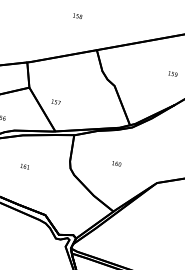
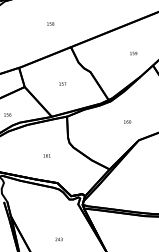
text: (55, 101) -> (62, 83), moved
text: (116, 163) -> (127, 121), moved
text: (24, 166) -> (46, 155), moved

